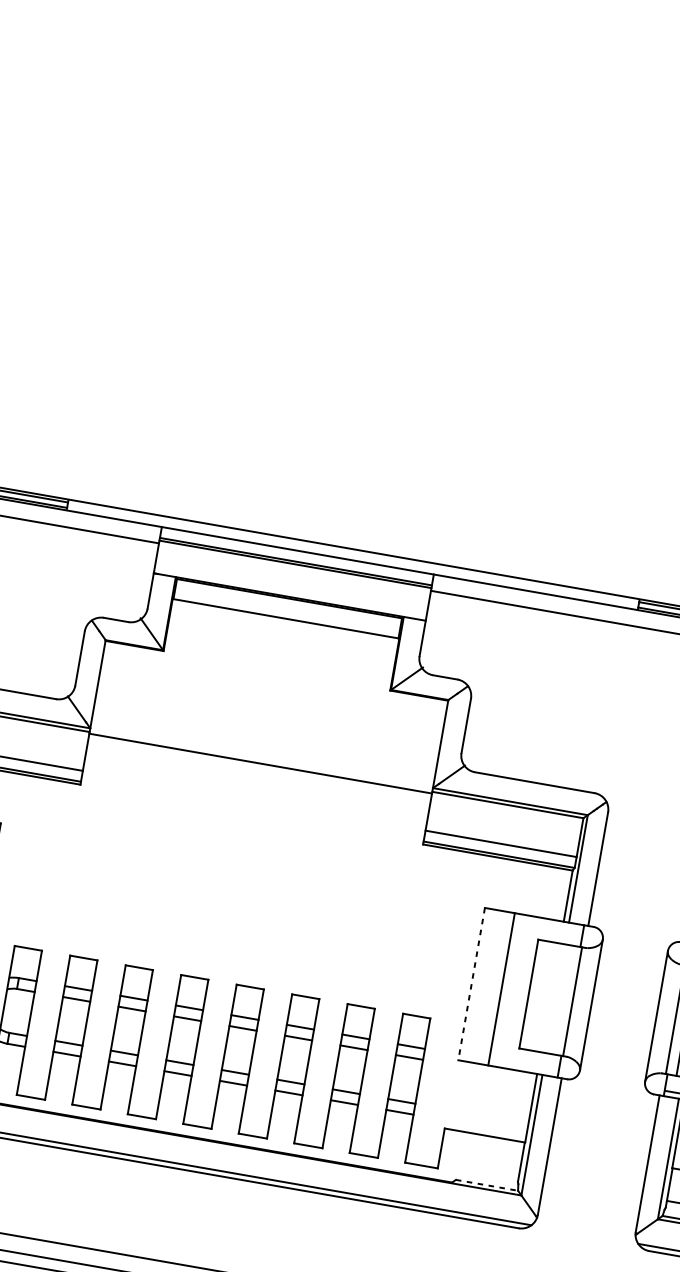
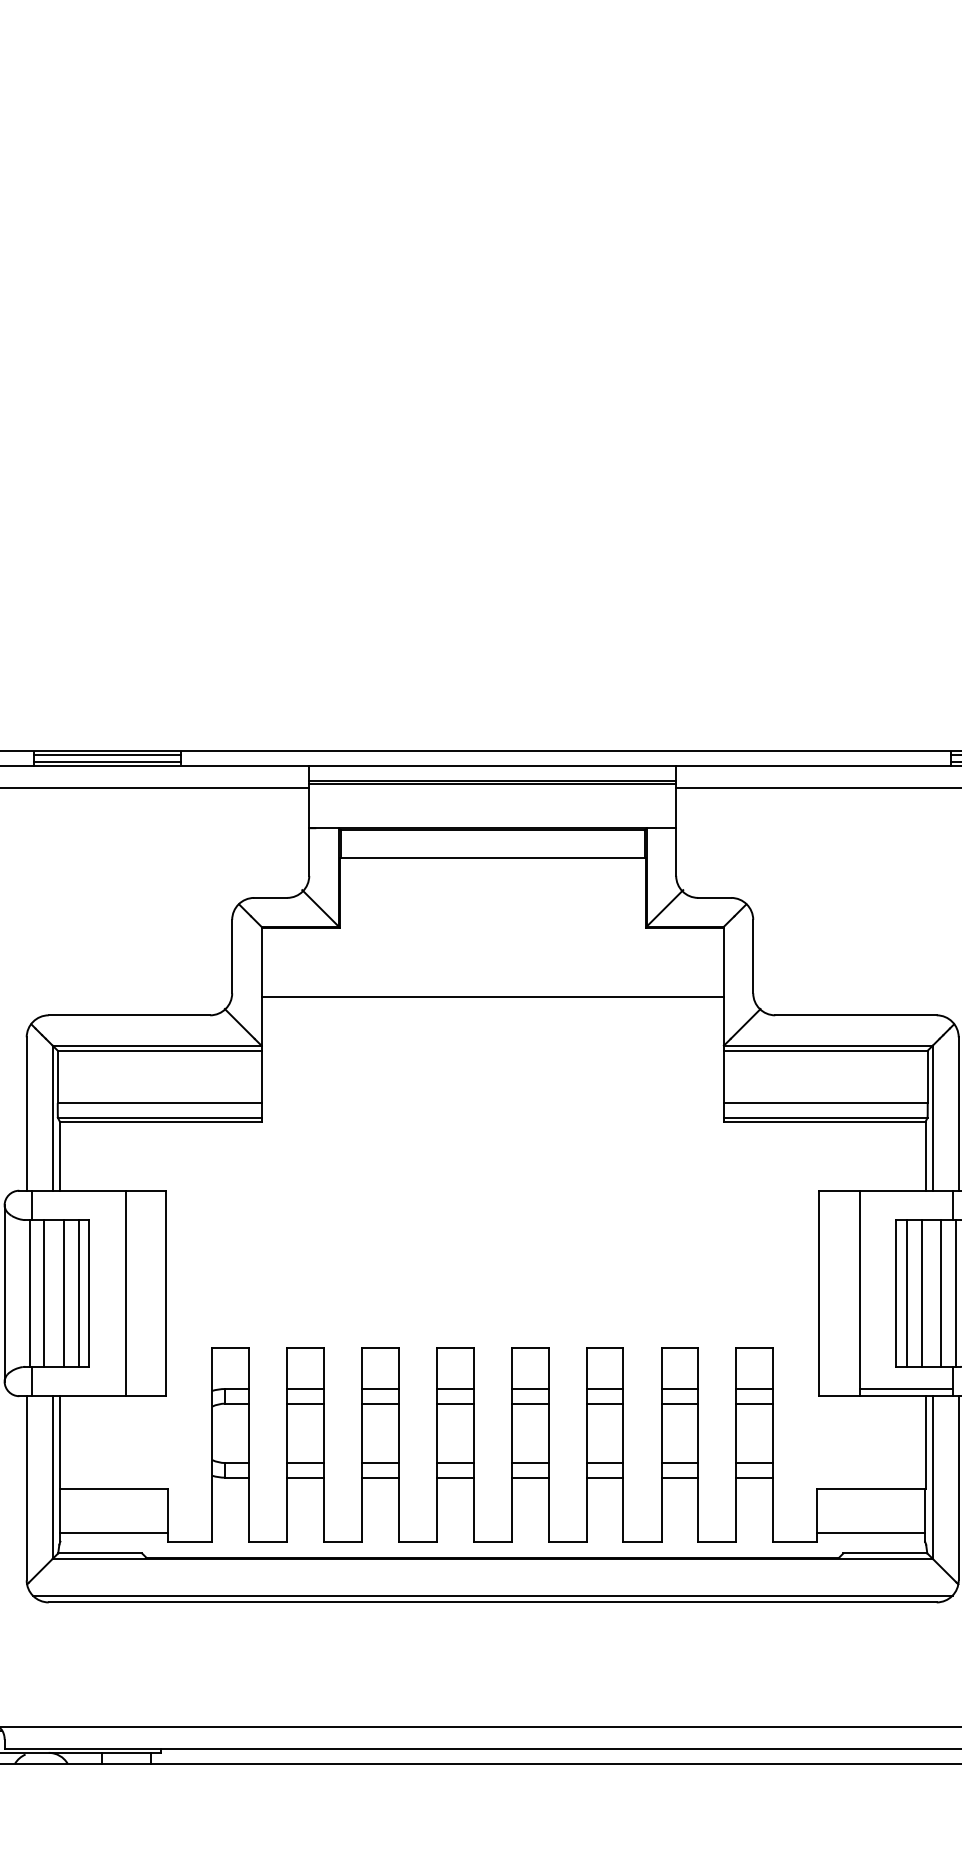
line: (260, 763) -> (492, 996), moved
line: (471, 984) -> (819, 1293), dashed -> solid
line: (536, 995) -> (906, 1293), added
line: (547, 997) -> (921, 1293), added
line: (562, 999) -> (941, 1293), added
line: (523, 1066) -> (905, 1389), added
line: (479, 1168) -> (871, 1532), added
line: (487, 1185) -> (885, 1553), dashed -> solid

